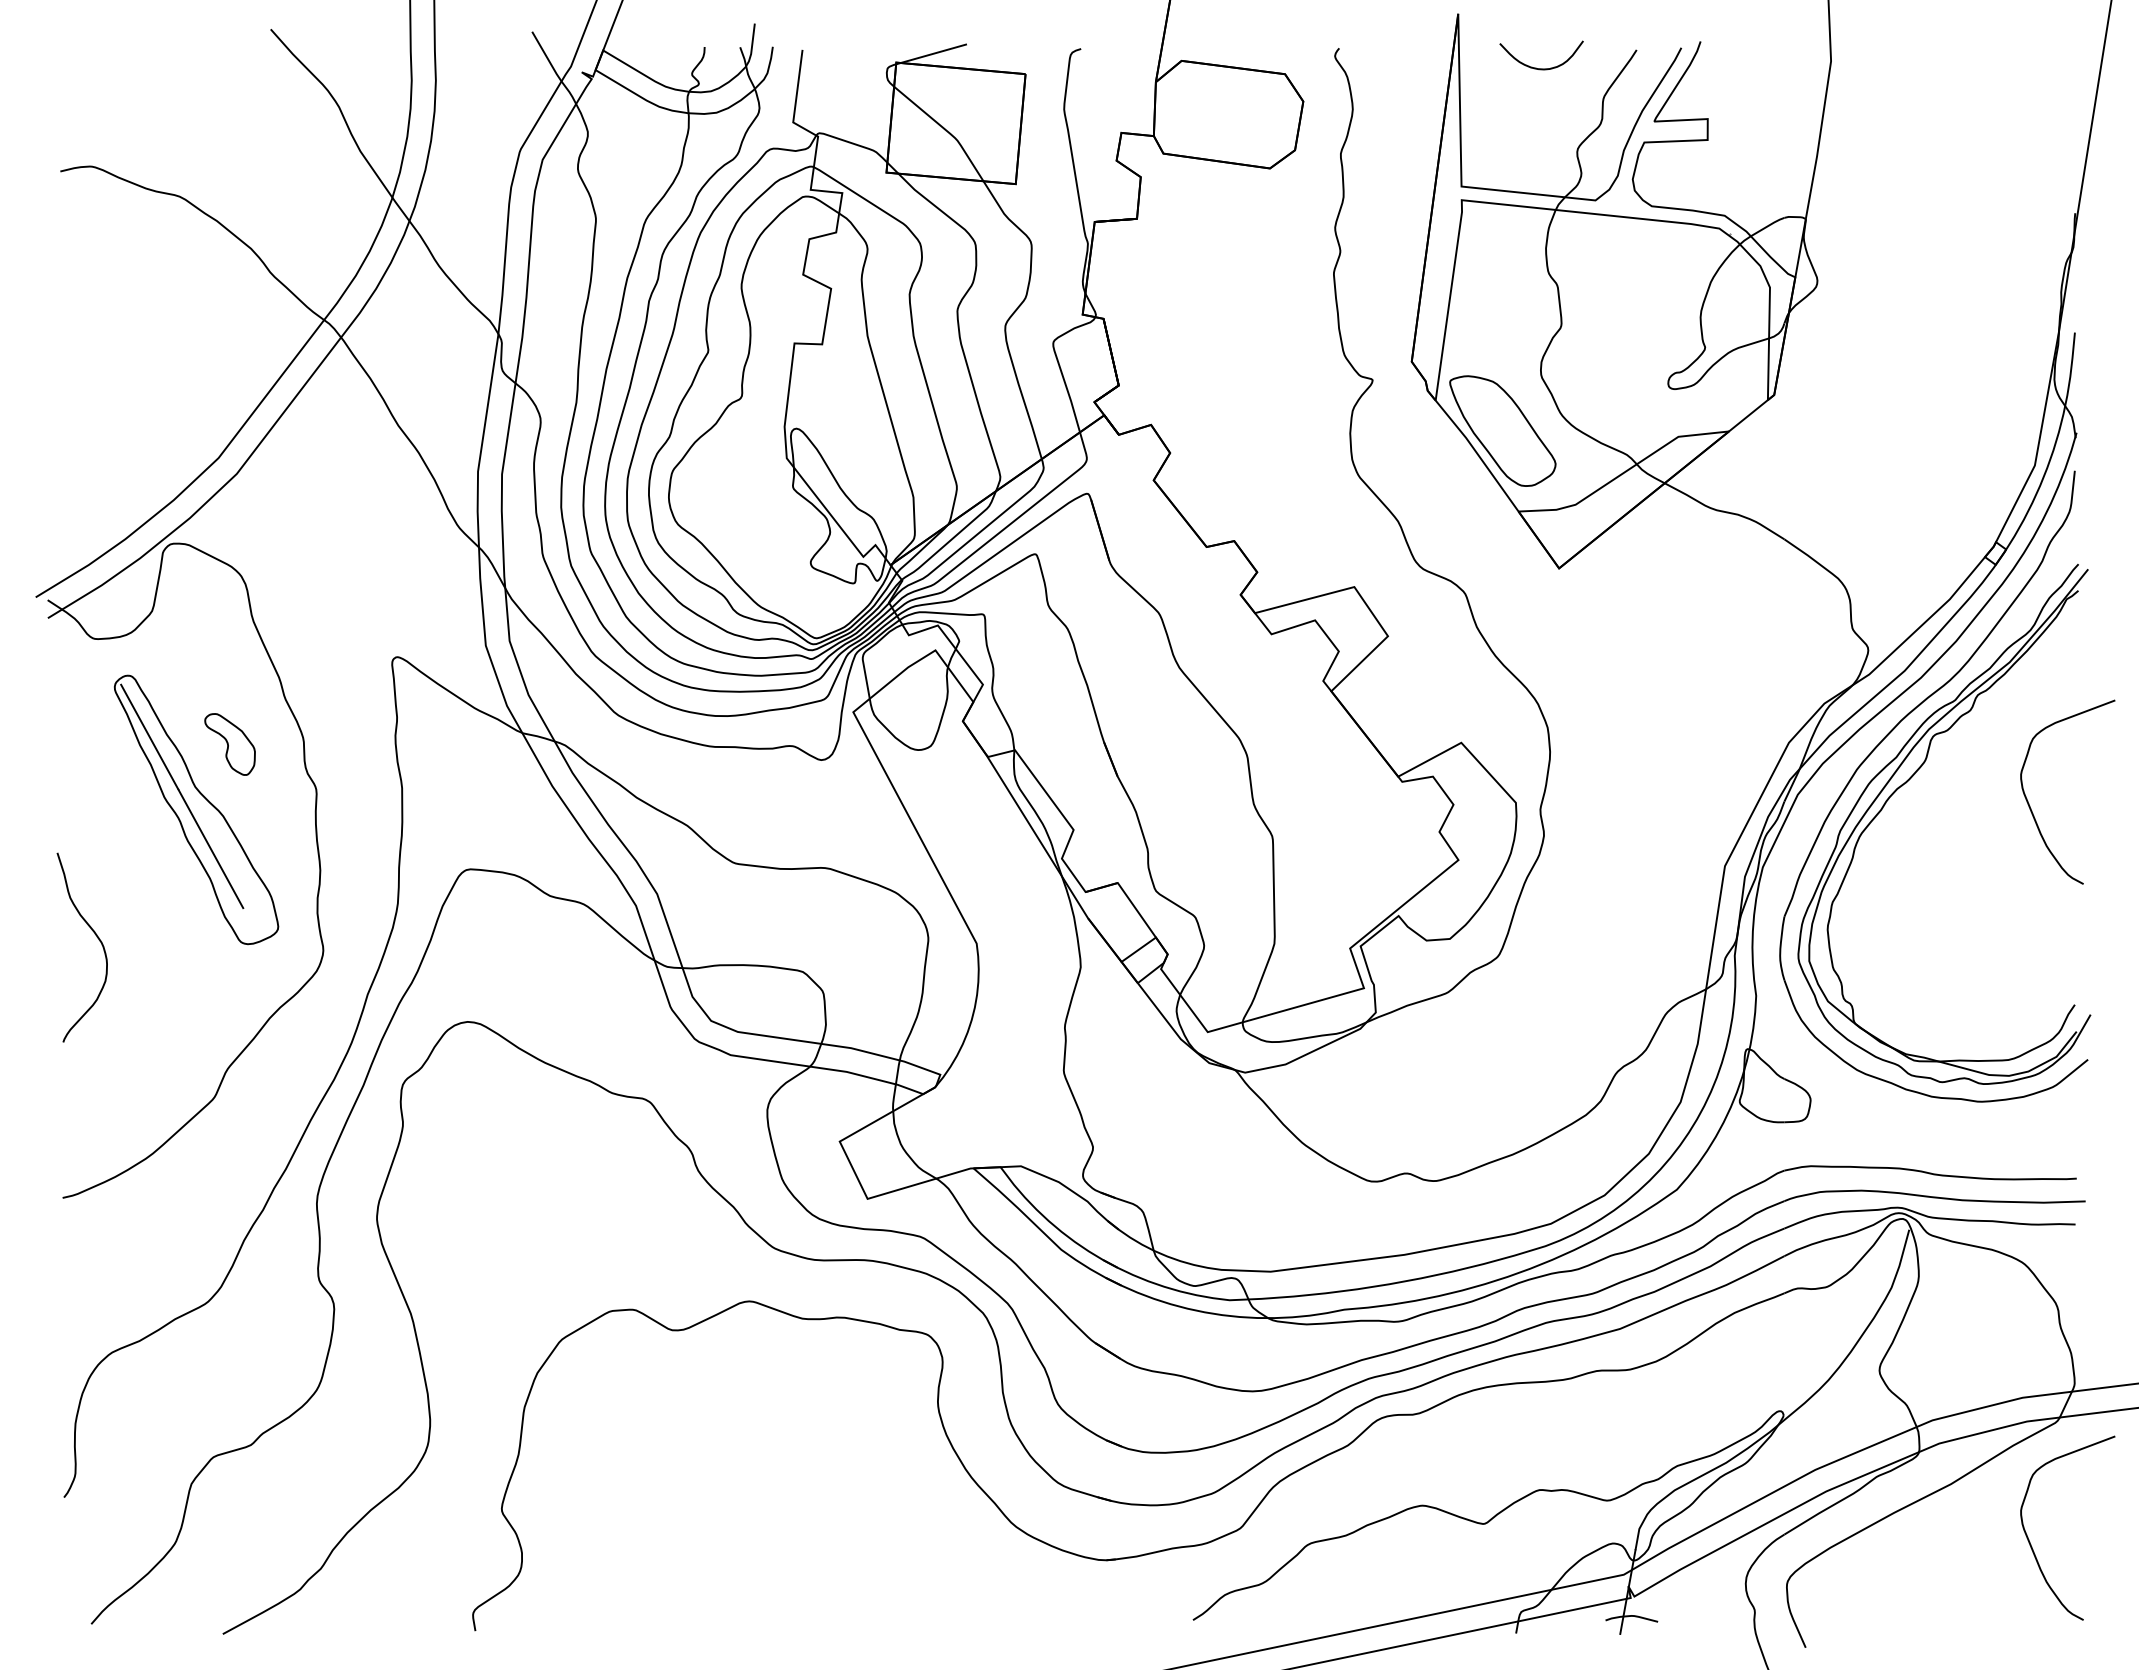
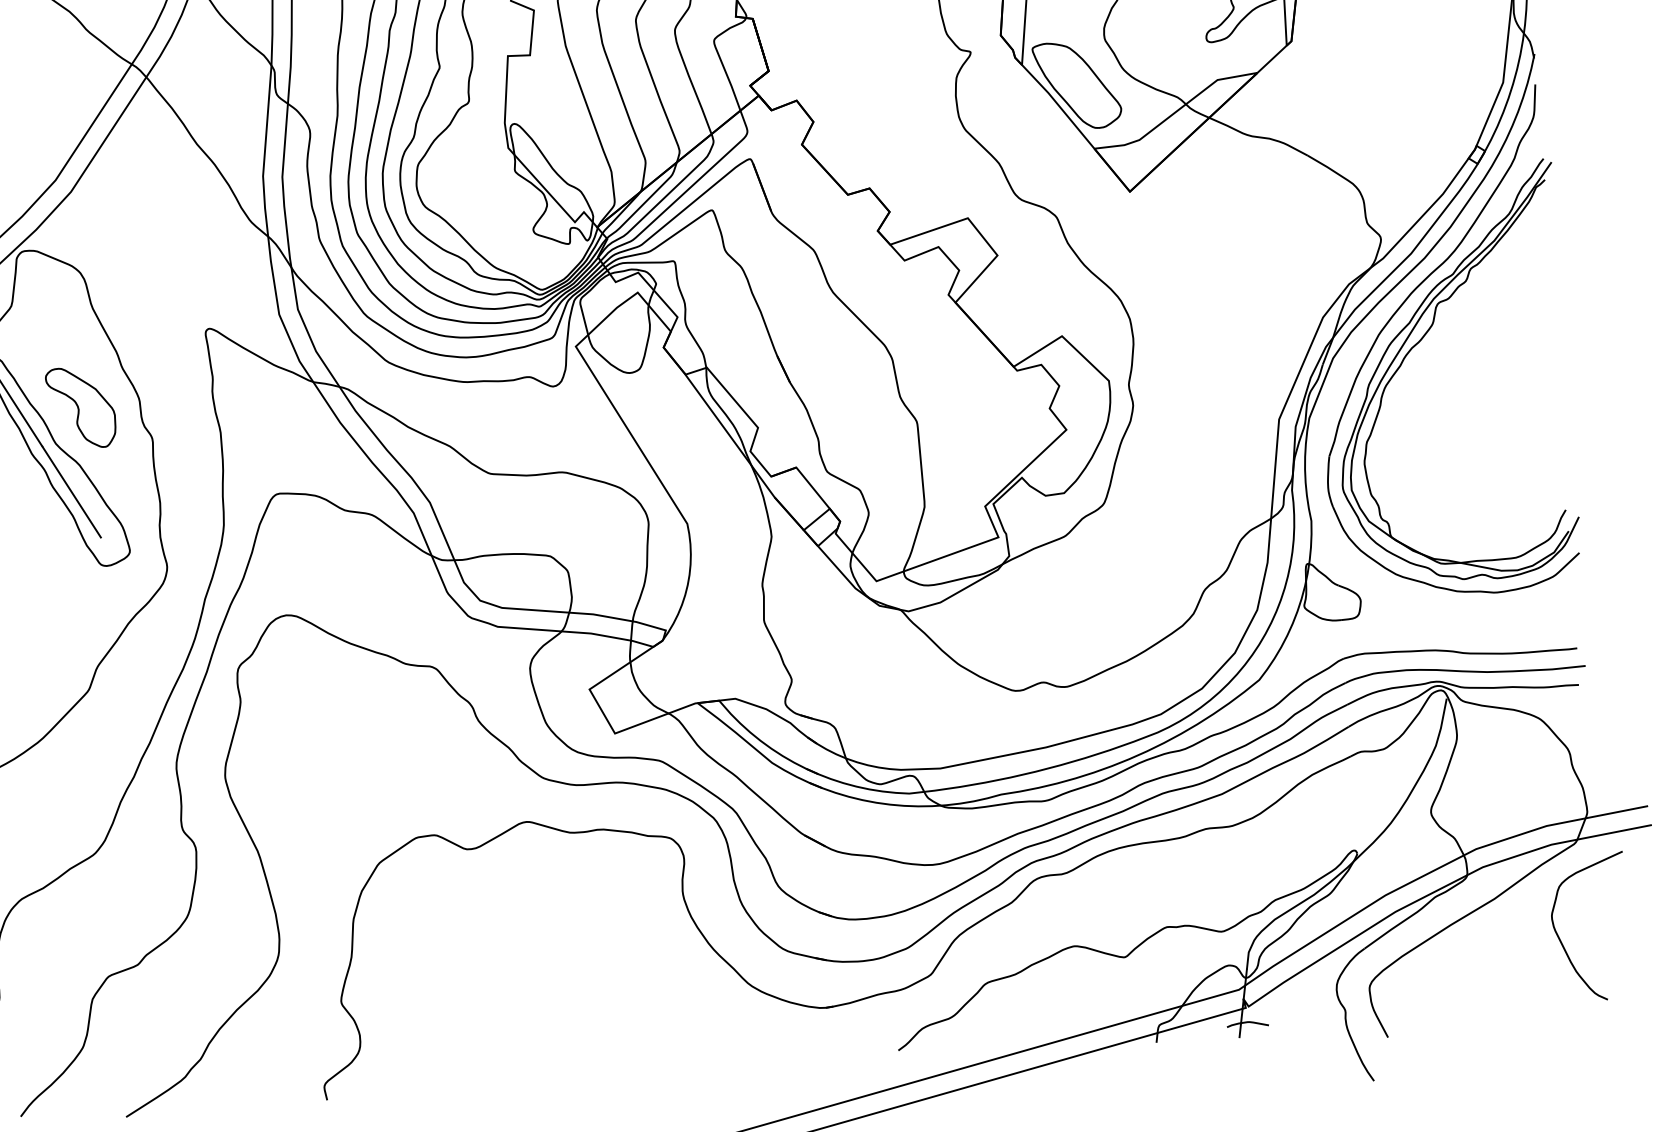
part: (229, 744) -> (80, 407), size x1.67
curve: (2031, 808) -> (1520, 356), removed

